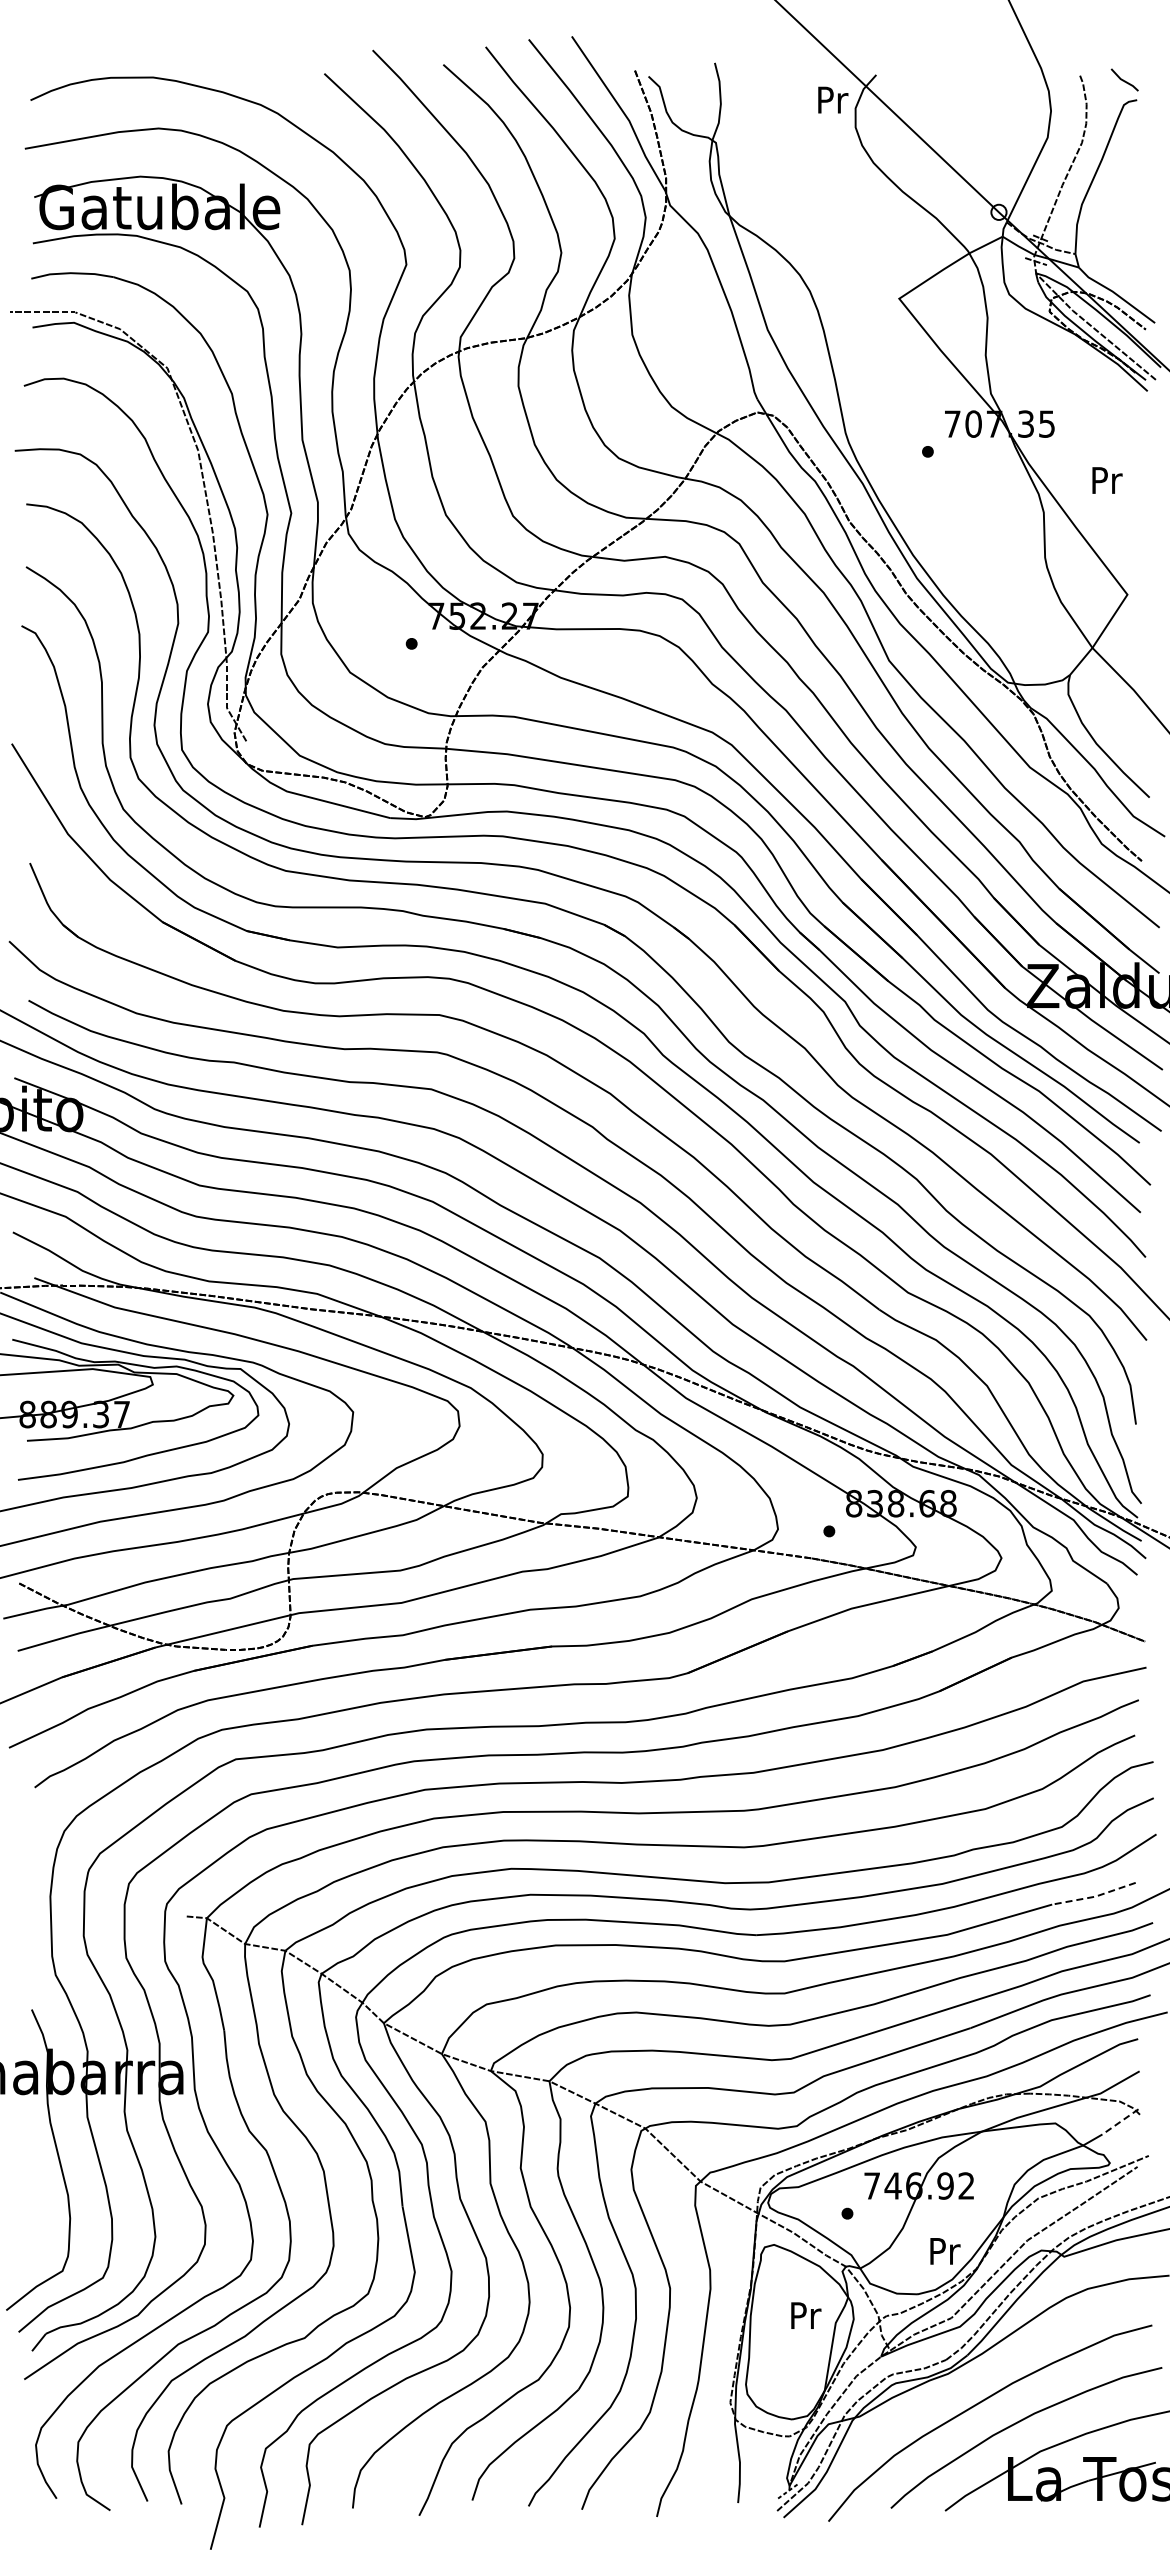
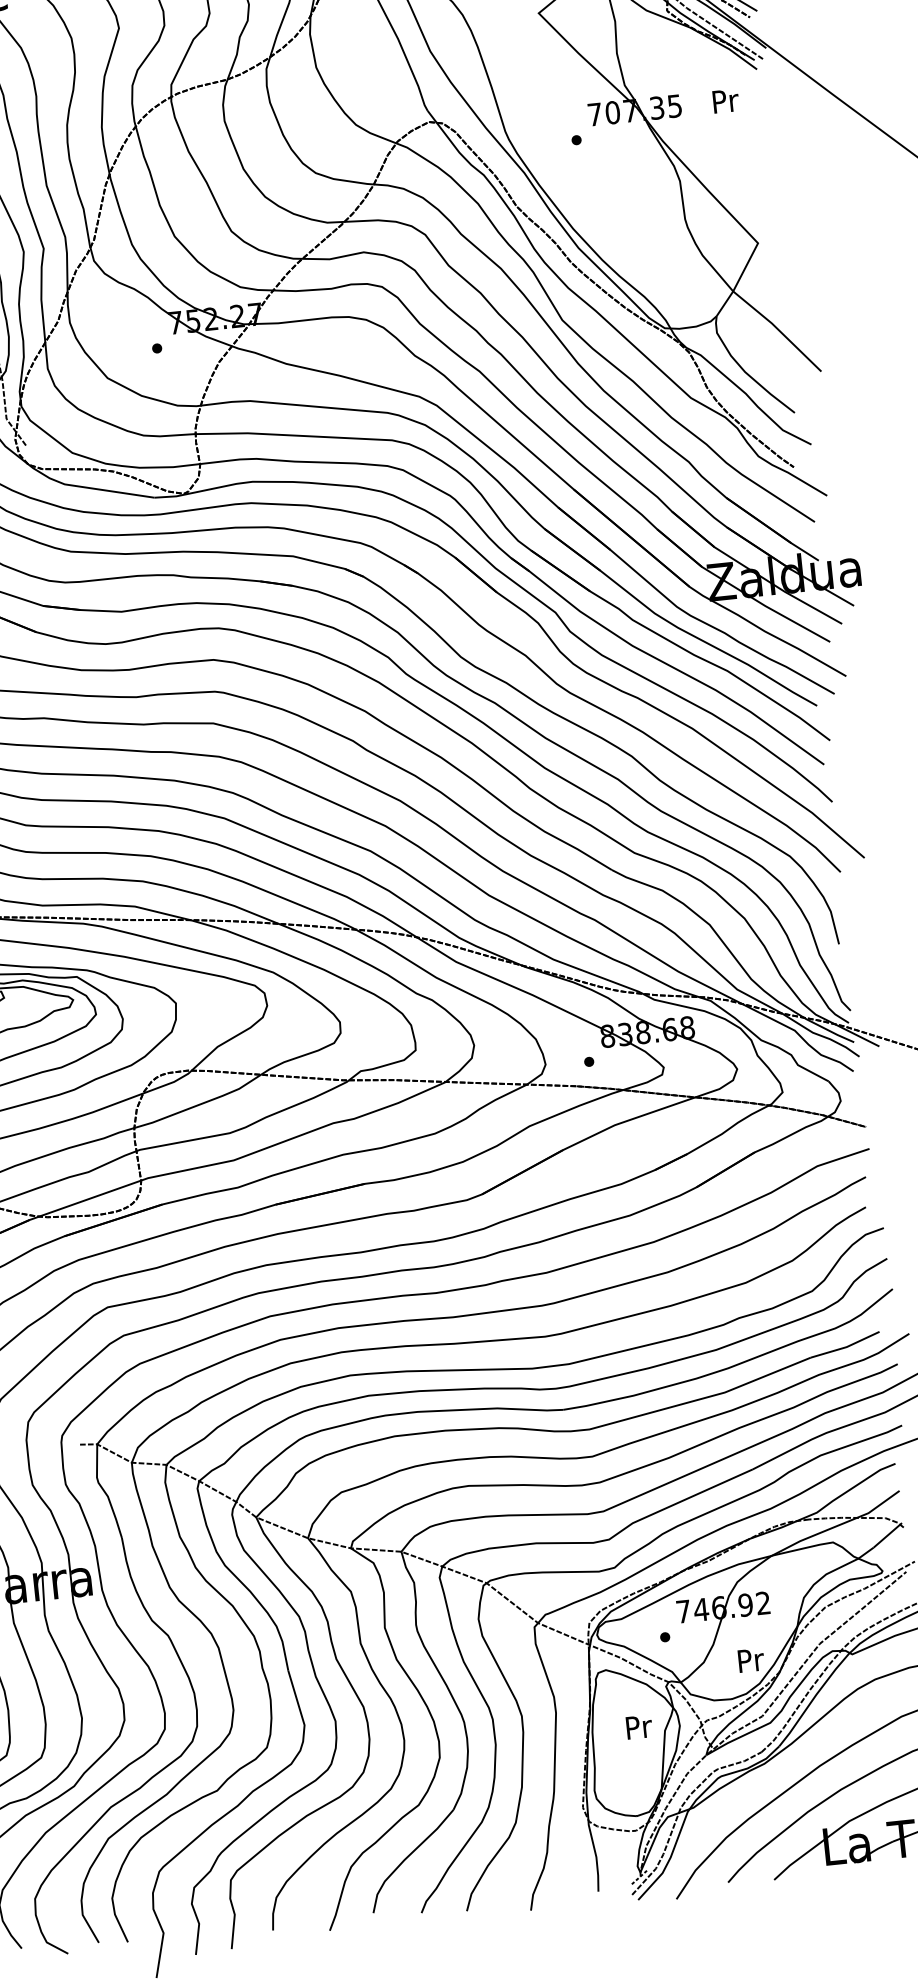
text: (1107, 480) -> (726, 101), moved
line: (1094, 1896) -> (845, 1347), dashed -> solid
line: (1120, 2122) -> (887, 1535), dashed -> solid

